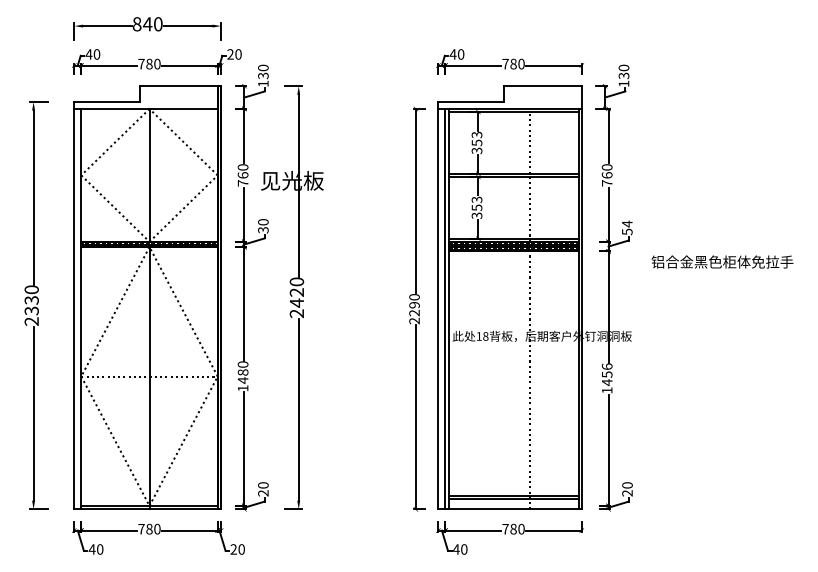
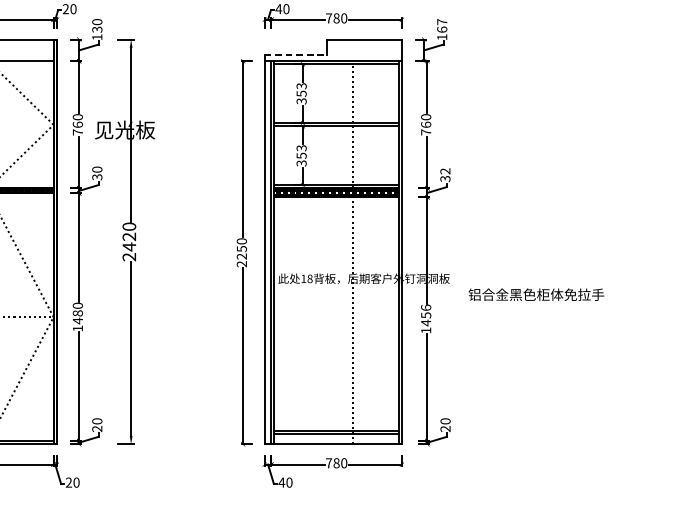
text: (623, 71) -> (441, 25), 130 -> 167
line: (471, 101) -> (296, 54), solid -> dashed
text: (627, 227) -> (445, 174), 54 -> 32
text: (722, 261) -> (536, 294), moved
text: (414, 305) -> (241, 249), 2290 -> 2250

